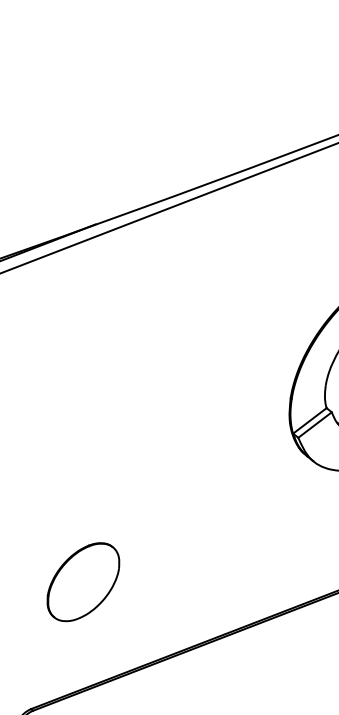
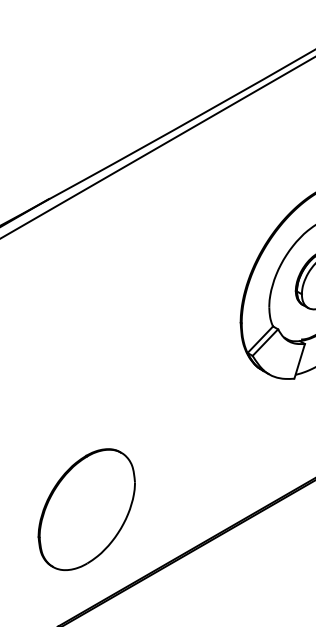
part: (83, 582) -> (86, 509), size x1.67

